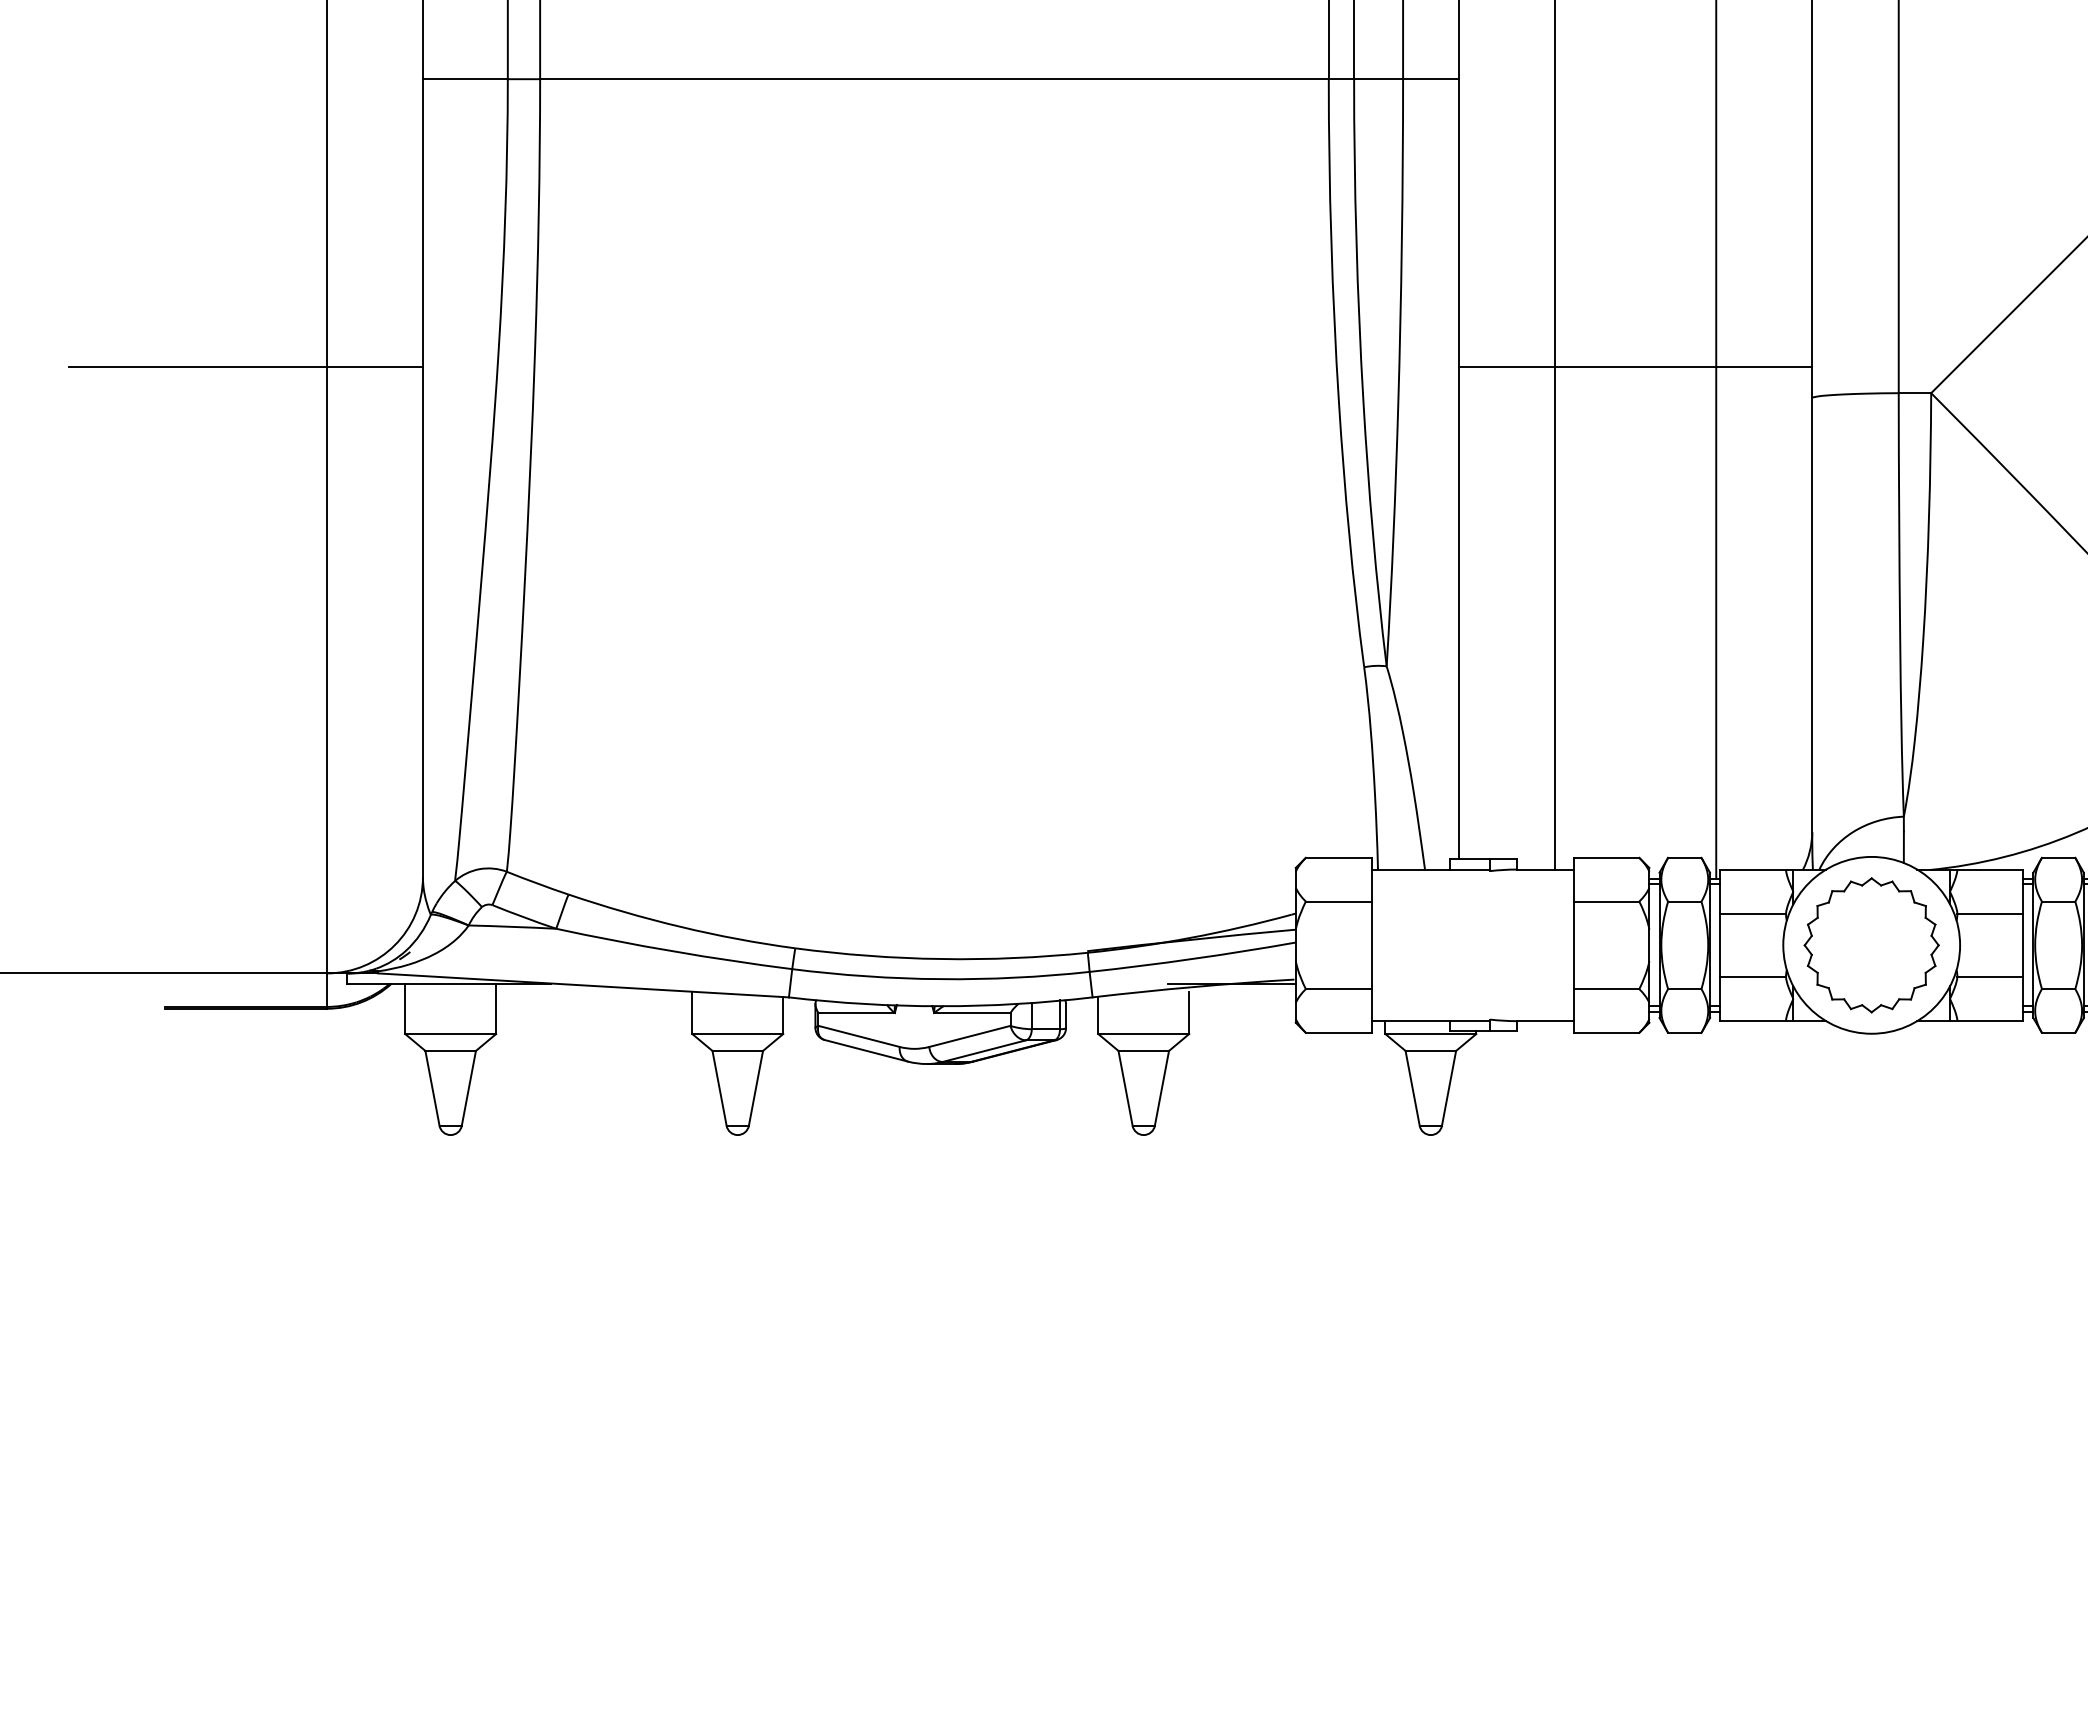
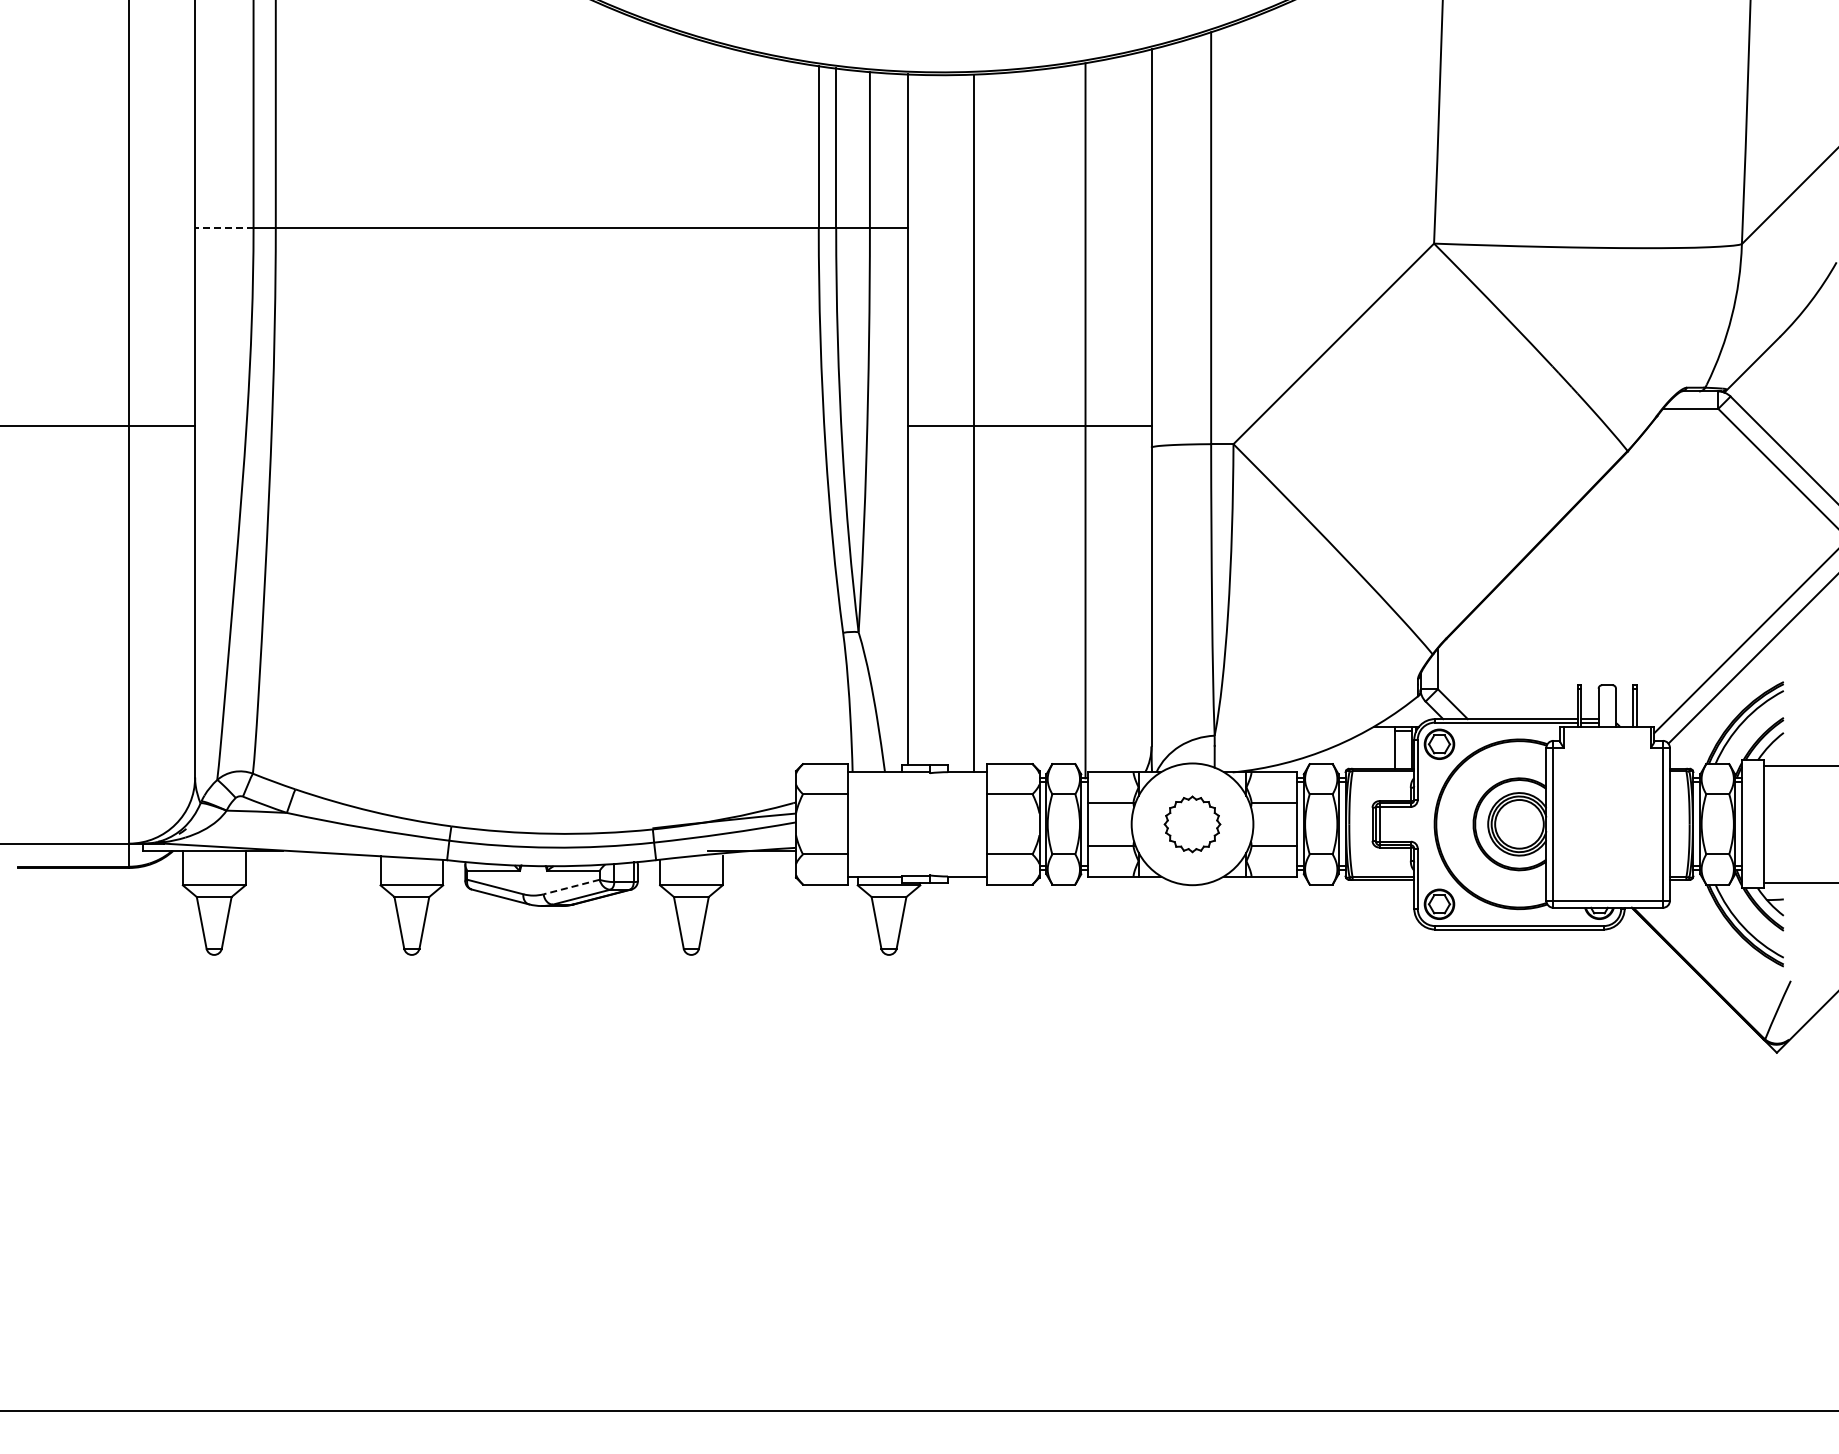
line: (464, 79) -> (223, 228), solid -> dashed
part: (1871, 945) -> (1192, 824), size x0.6
line: (969, 1037) -> (571, 887), solid -> dashed

